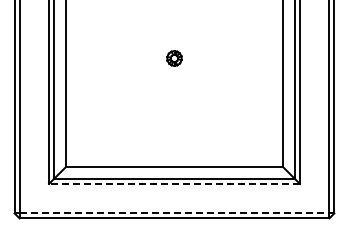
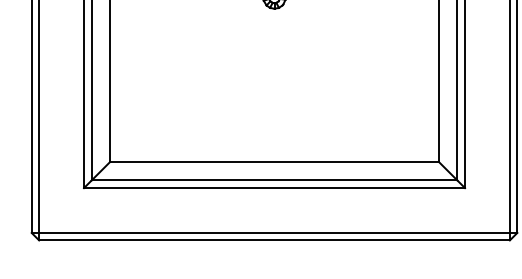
line: (174, 183) -> (274, 187), dashed -> solid
line: (174, 213) -> (274, 233), dashed -> solid

